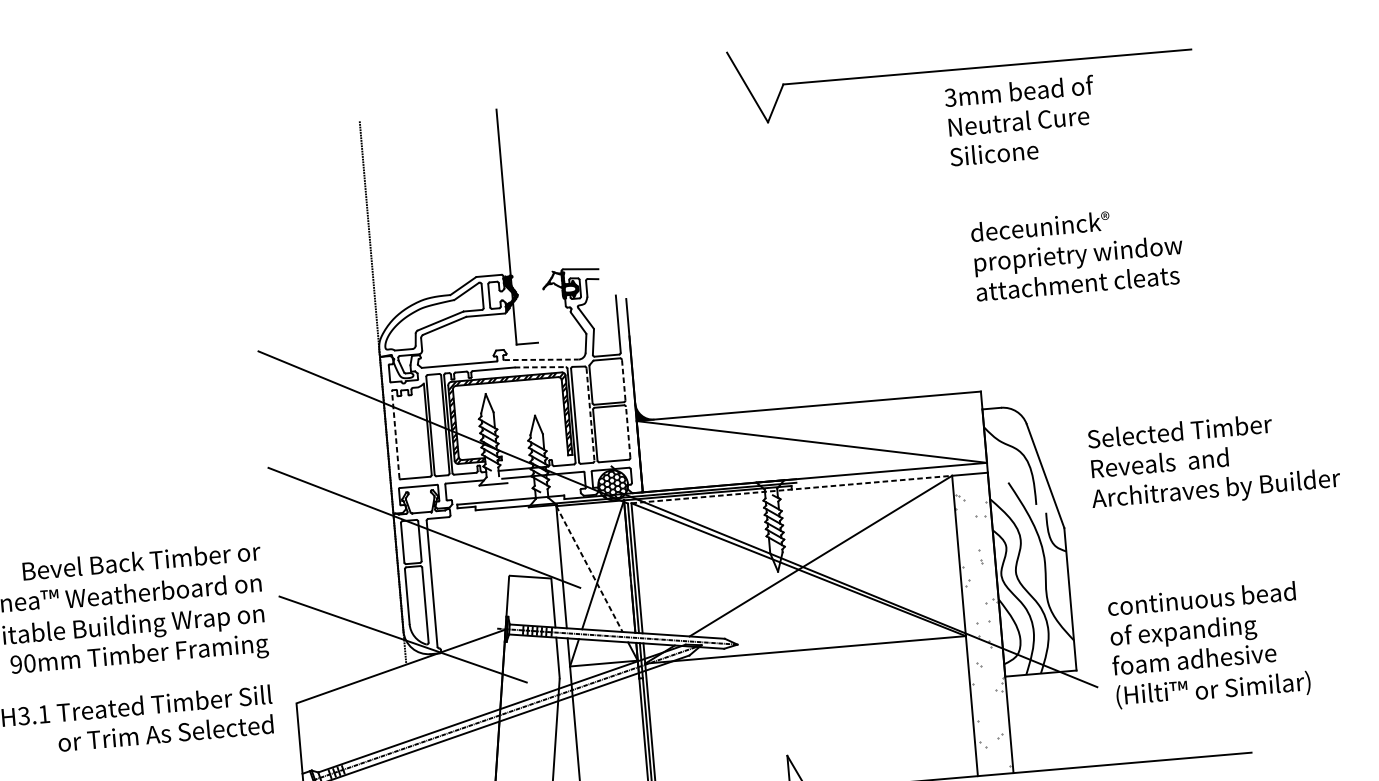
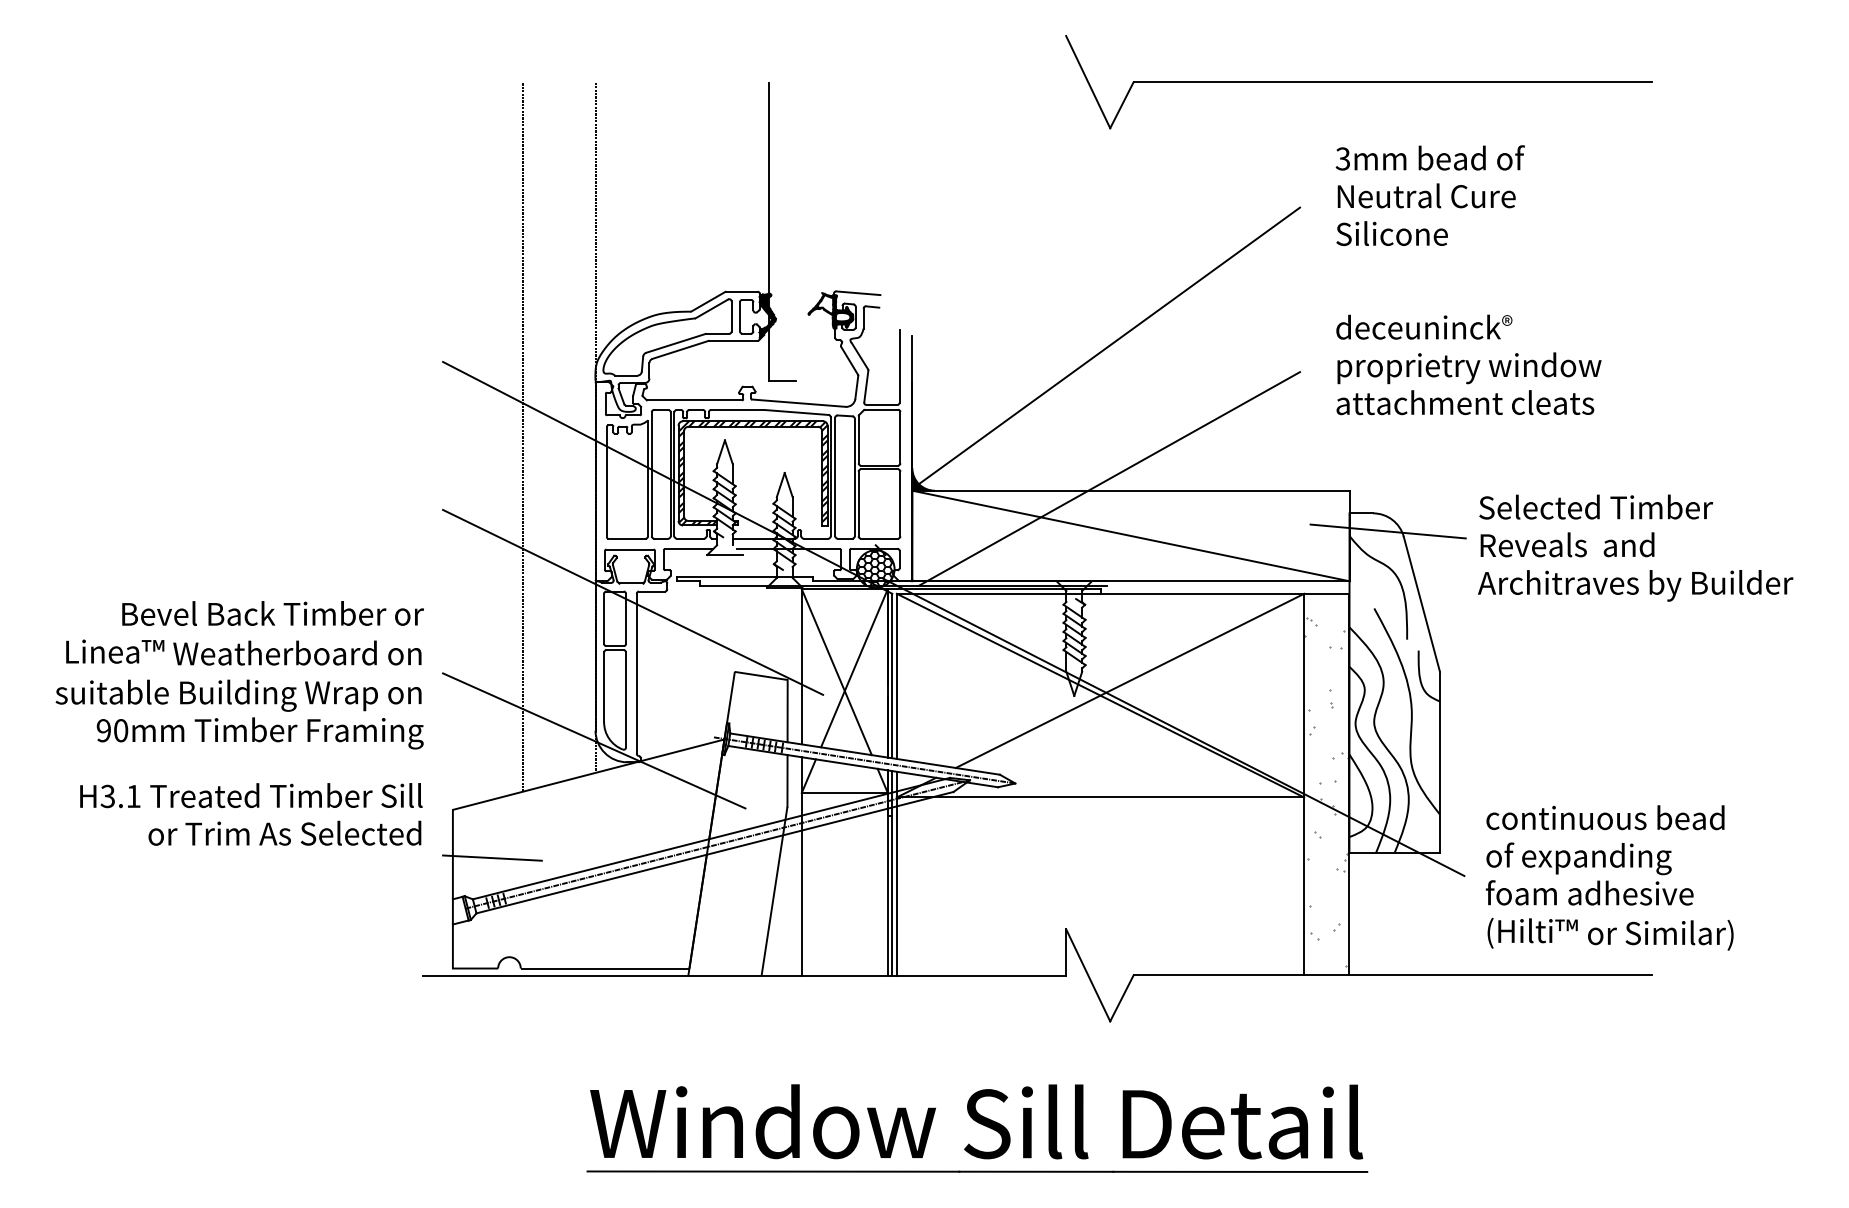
text: (1021, 120) -> (1429, 195), moved
text: (1077, 253) -> (1468, 364), moved
line: (782, 293) -> (1109, 345), added
line: (541, 360) -> (798, 403), dashed -> solid
line: (541, 367) -> (797, 412), dashed -> solid
line: (623, 379) -> (900, 437), dashed -> solid
line: (791, 398) -> (1109, 478), added
line: (326, 404) -> (523, 436), added
line: (590, 414) -> (854, 477), dashed -> solid
line: (1013, 421) -> (1387, 531), added
line: (628, 431) -> (900, 503), dashed -> solid
line: (396, 434) -> (607, 481), dashed -> solid
text: (1213, 460) -> (1635, 547), moved
line: (791, 489) -> (1100, 593), dashed -> solid
line: (590, 569) -> (837, 672), dashed -> solid
text: (1208, 645) -> (1609, 877), moved
line: (330, 738) -> (492, 857), added

